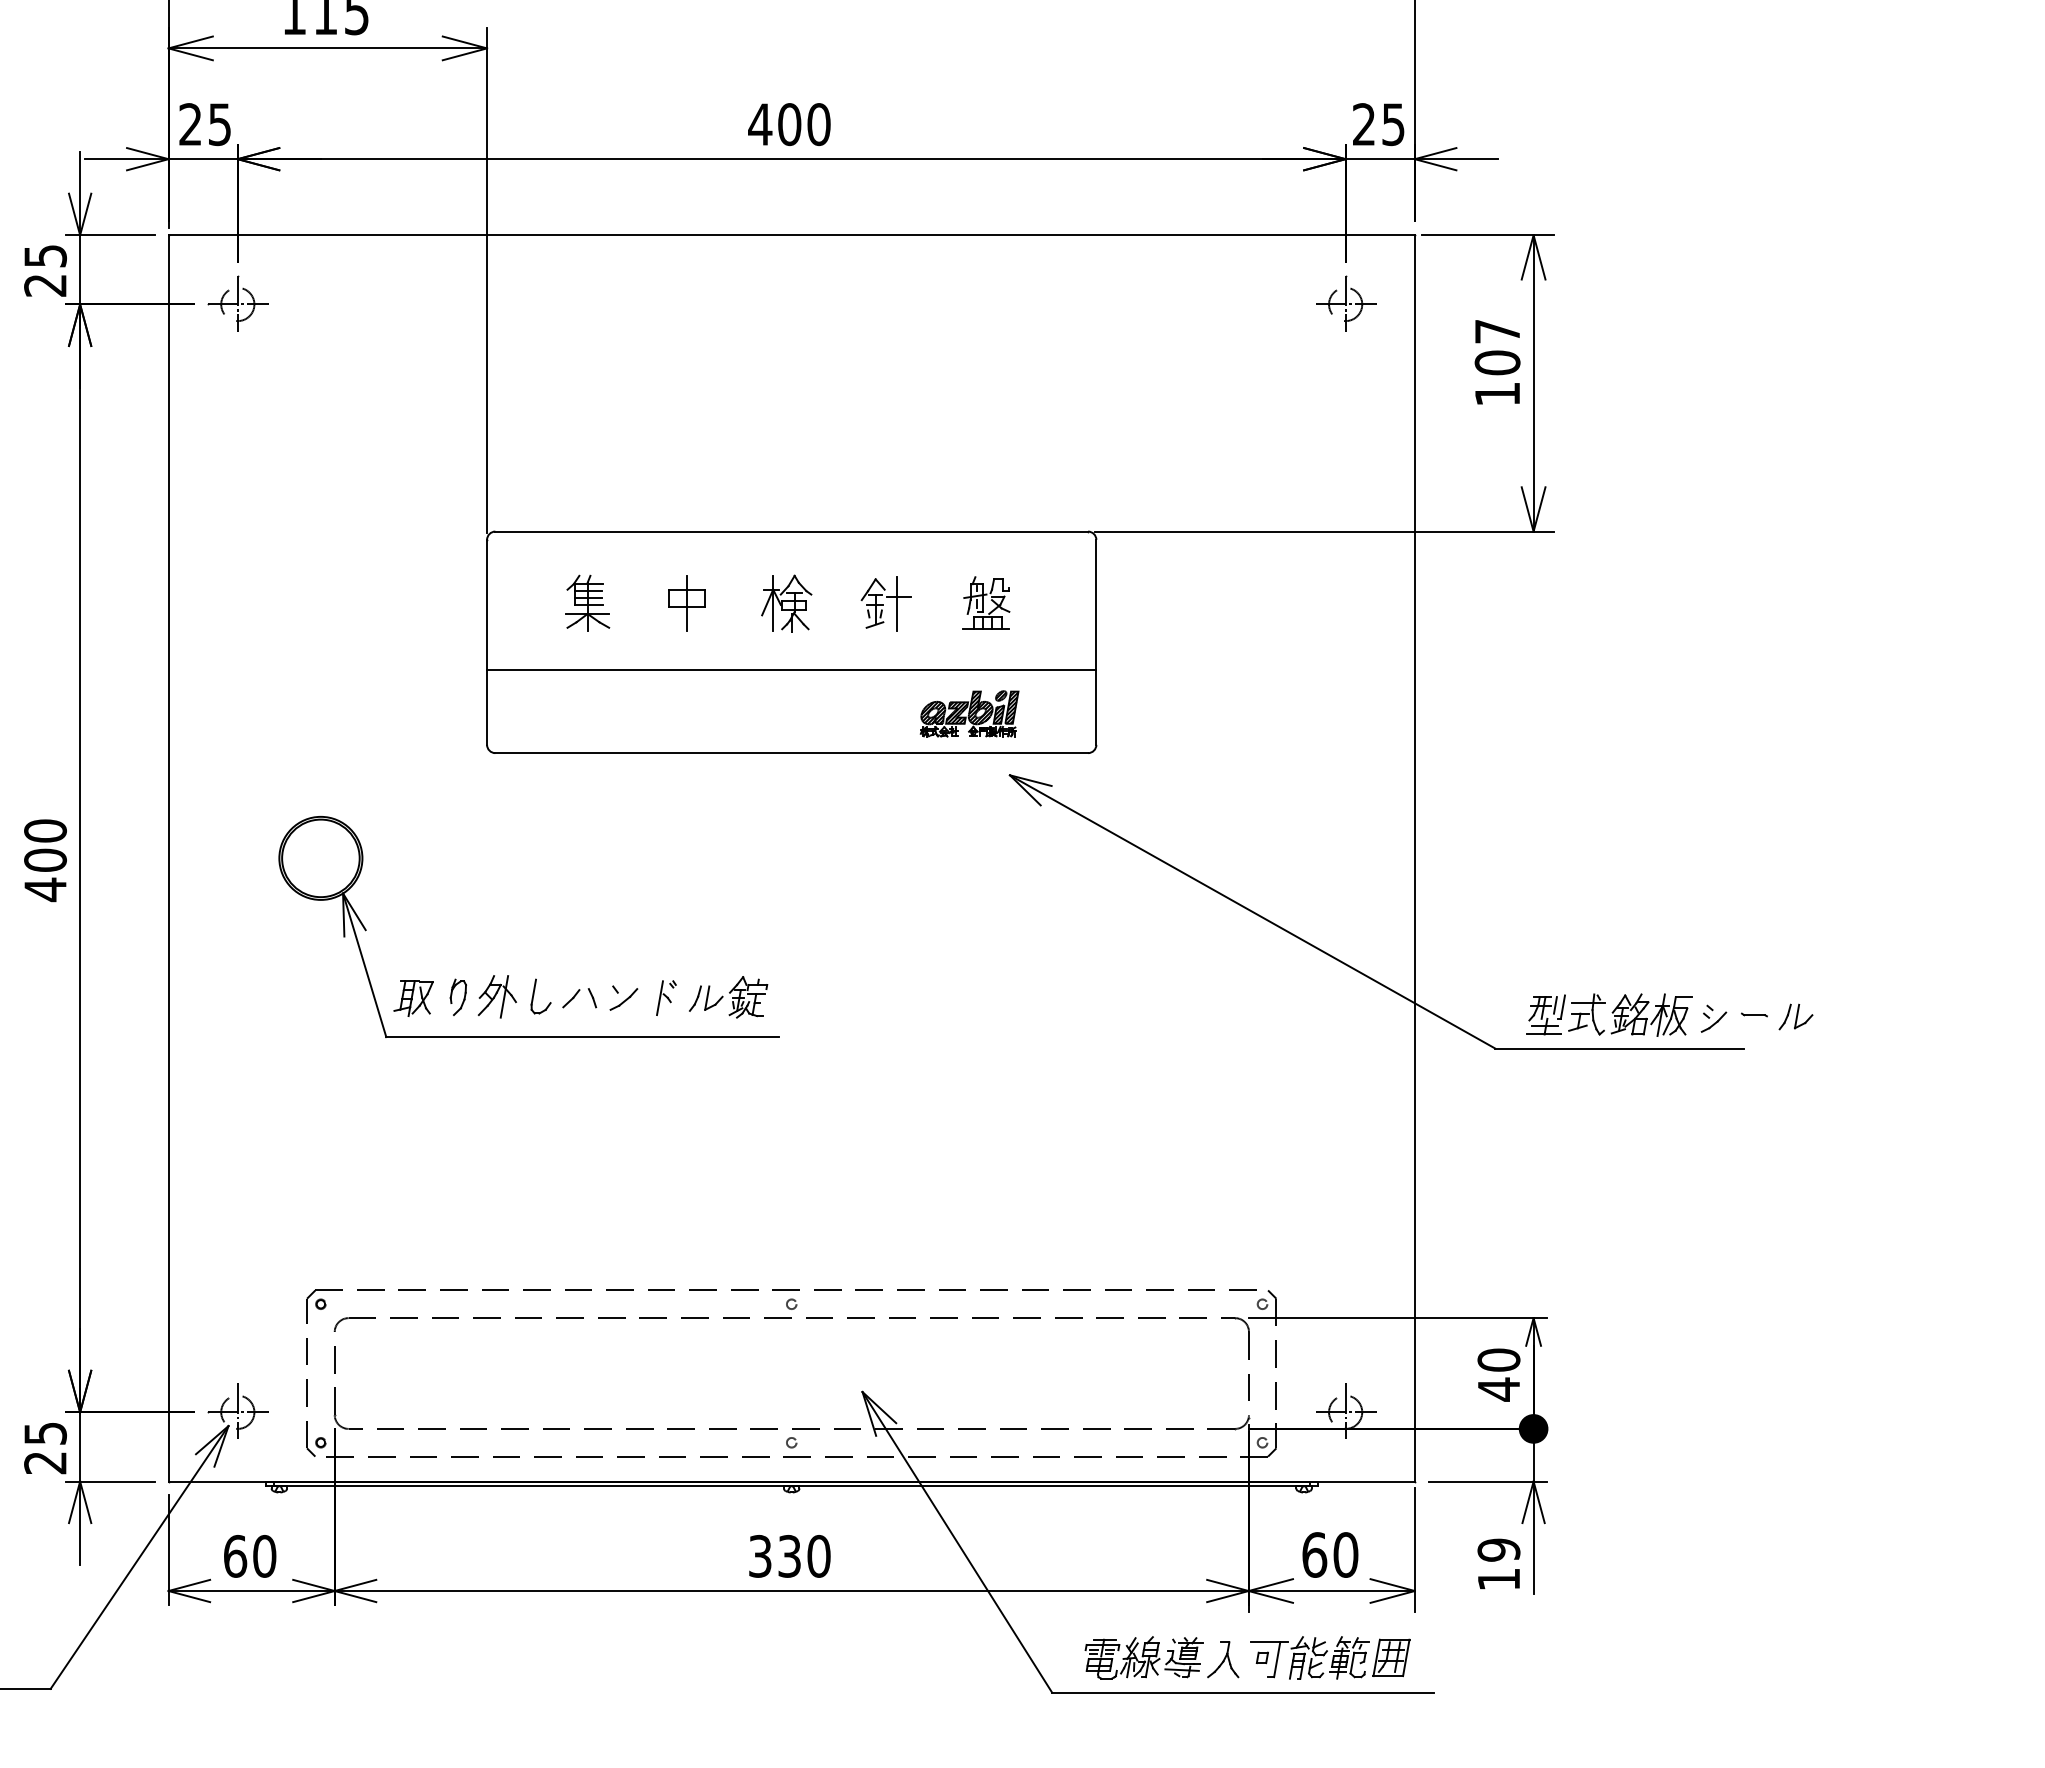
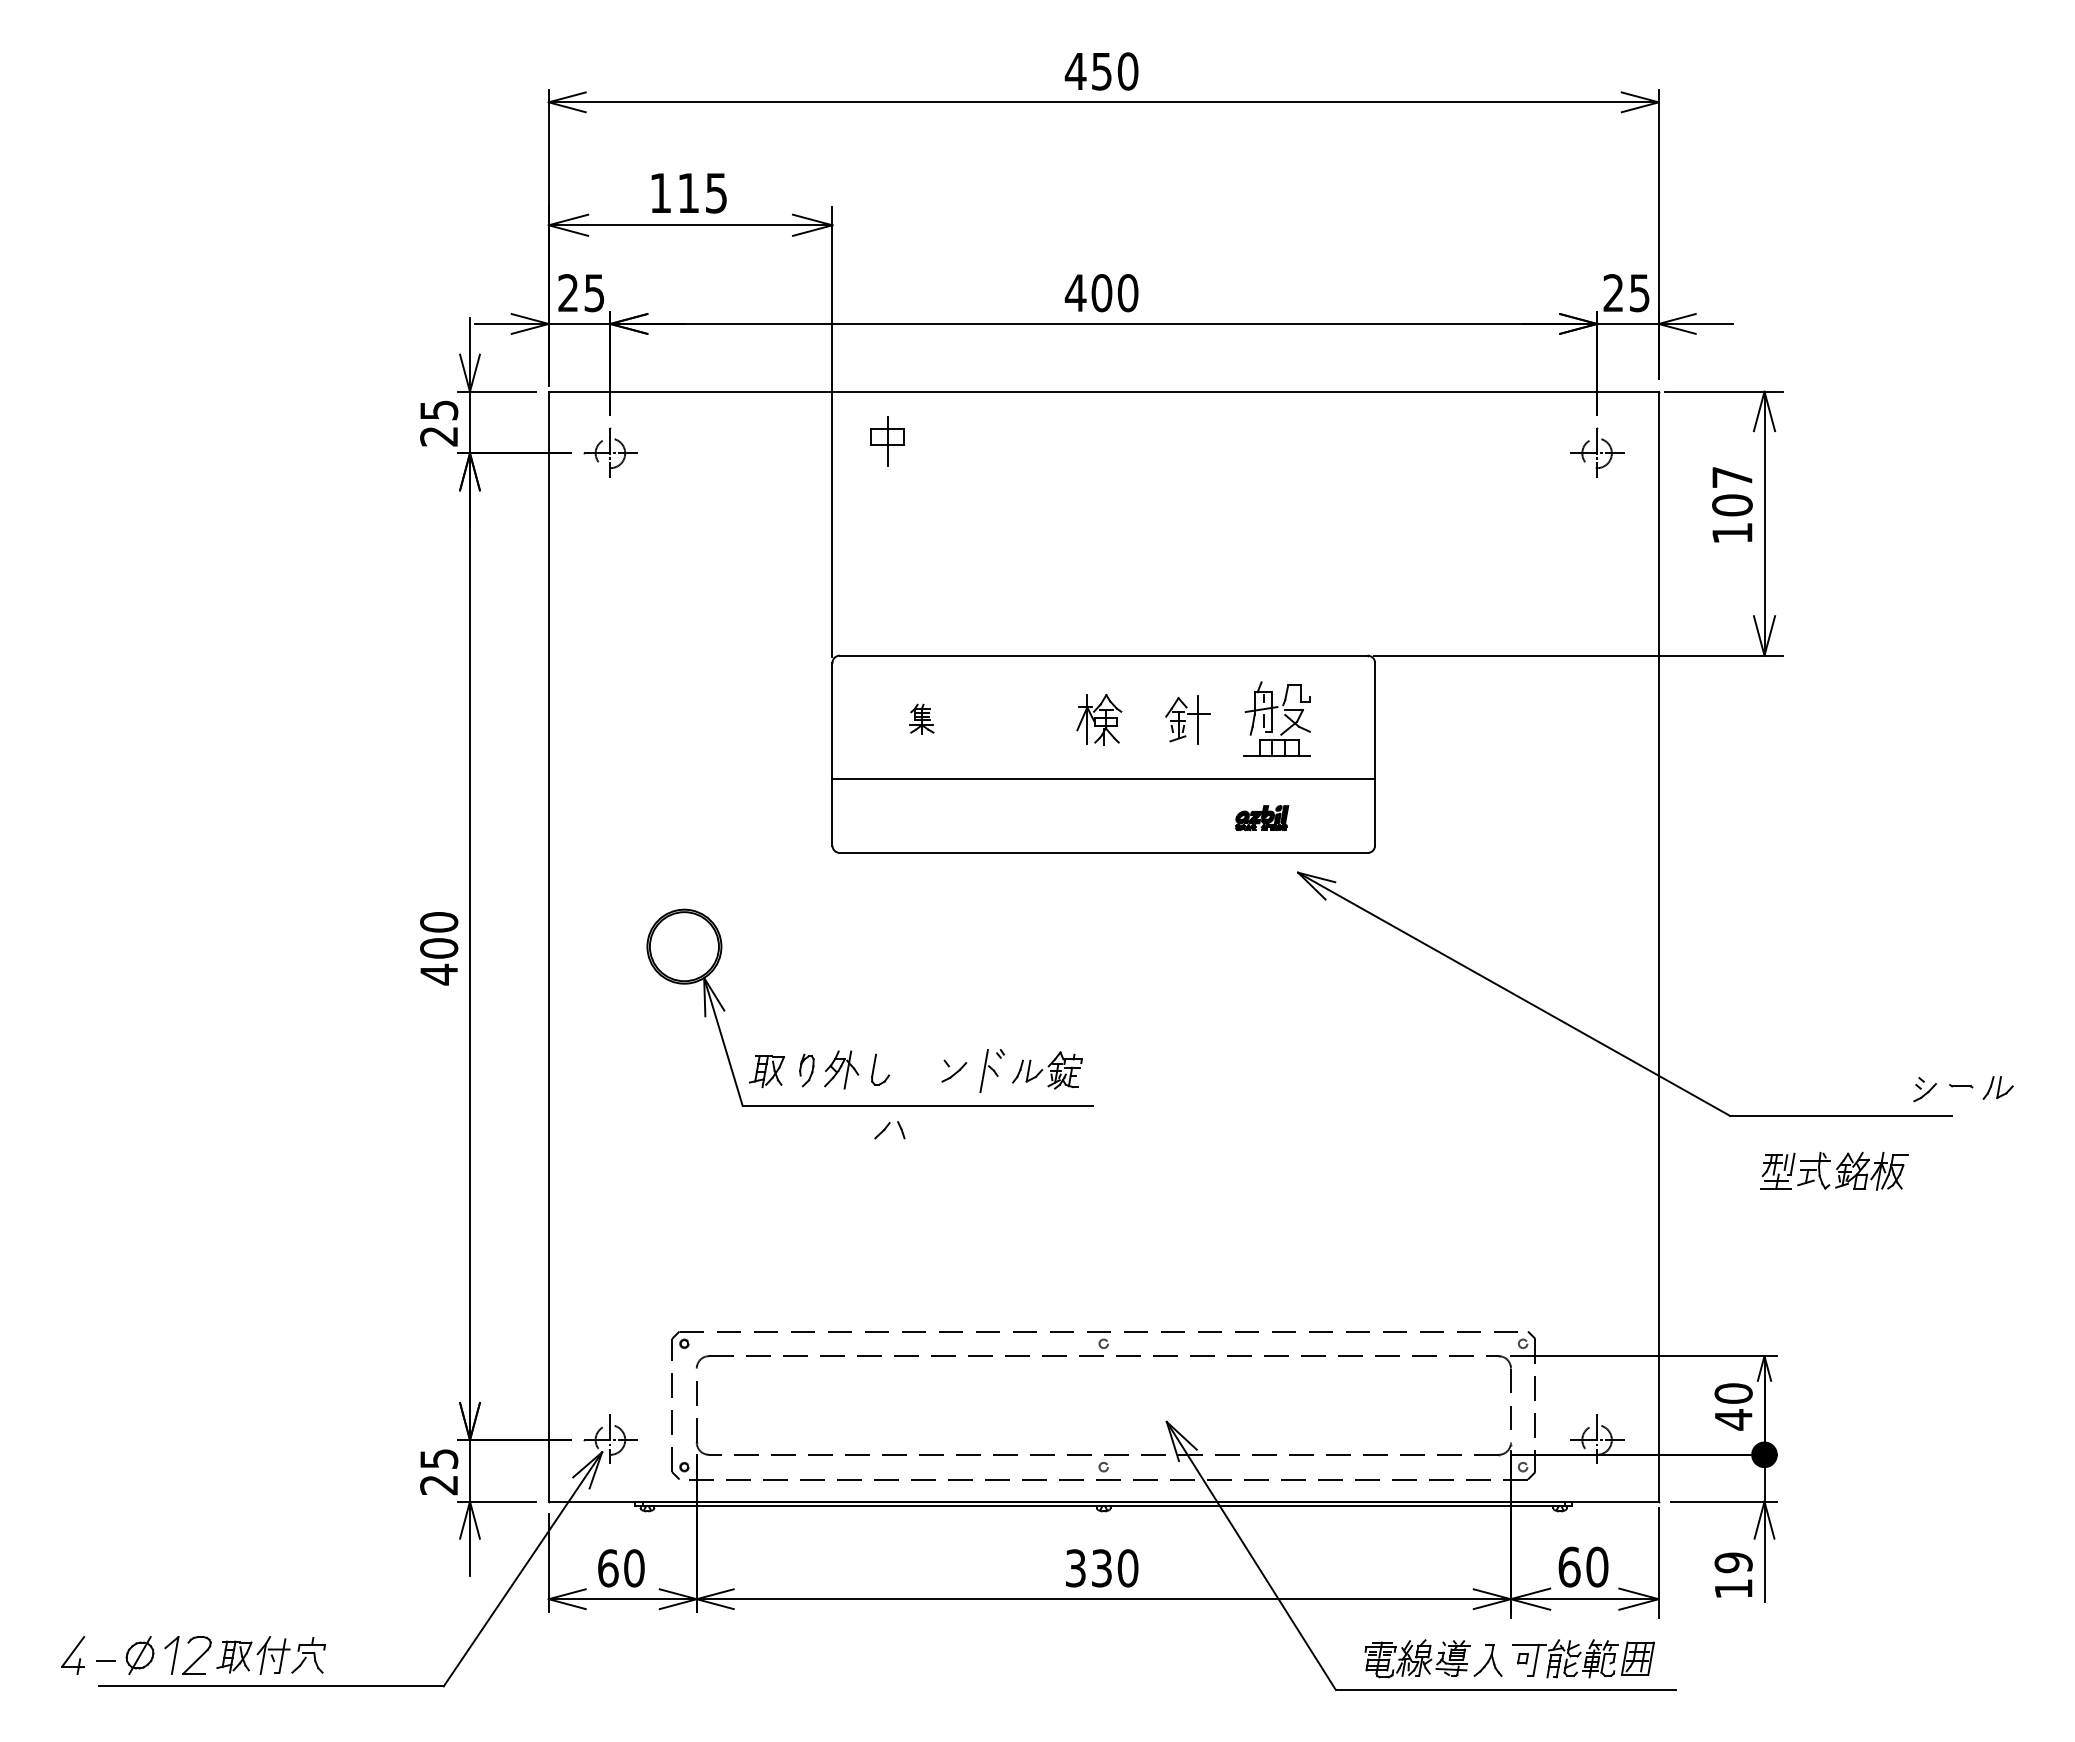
part: (587, 603) -> (921, 719), size x0.6
part: (687, 603) -> (887, 441), moved
part: (985, 603) -> (1276, 719), size x1.6
part: (968, 713) -> (1261, 817), size x0.6
part: (579, 998) -> (889, 1130), moved
part: (665, 998) -> (991, 1071), size x1.4
part: (1609, 1014) -> (1834, 1170), moved

